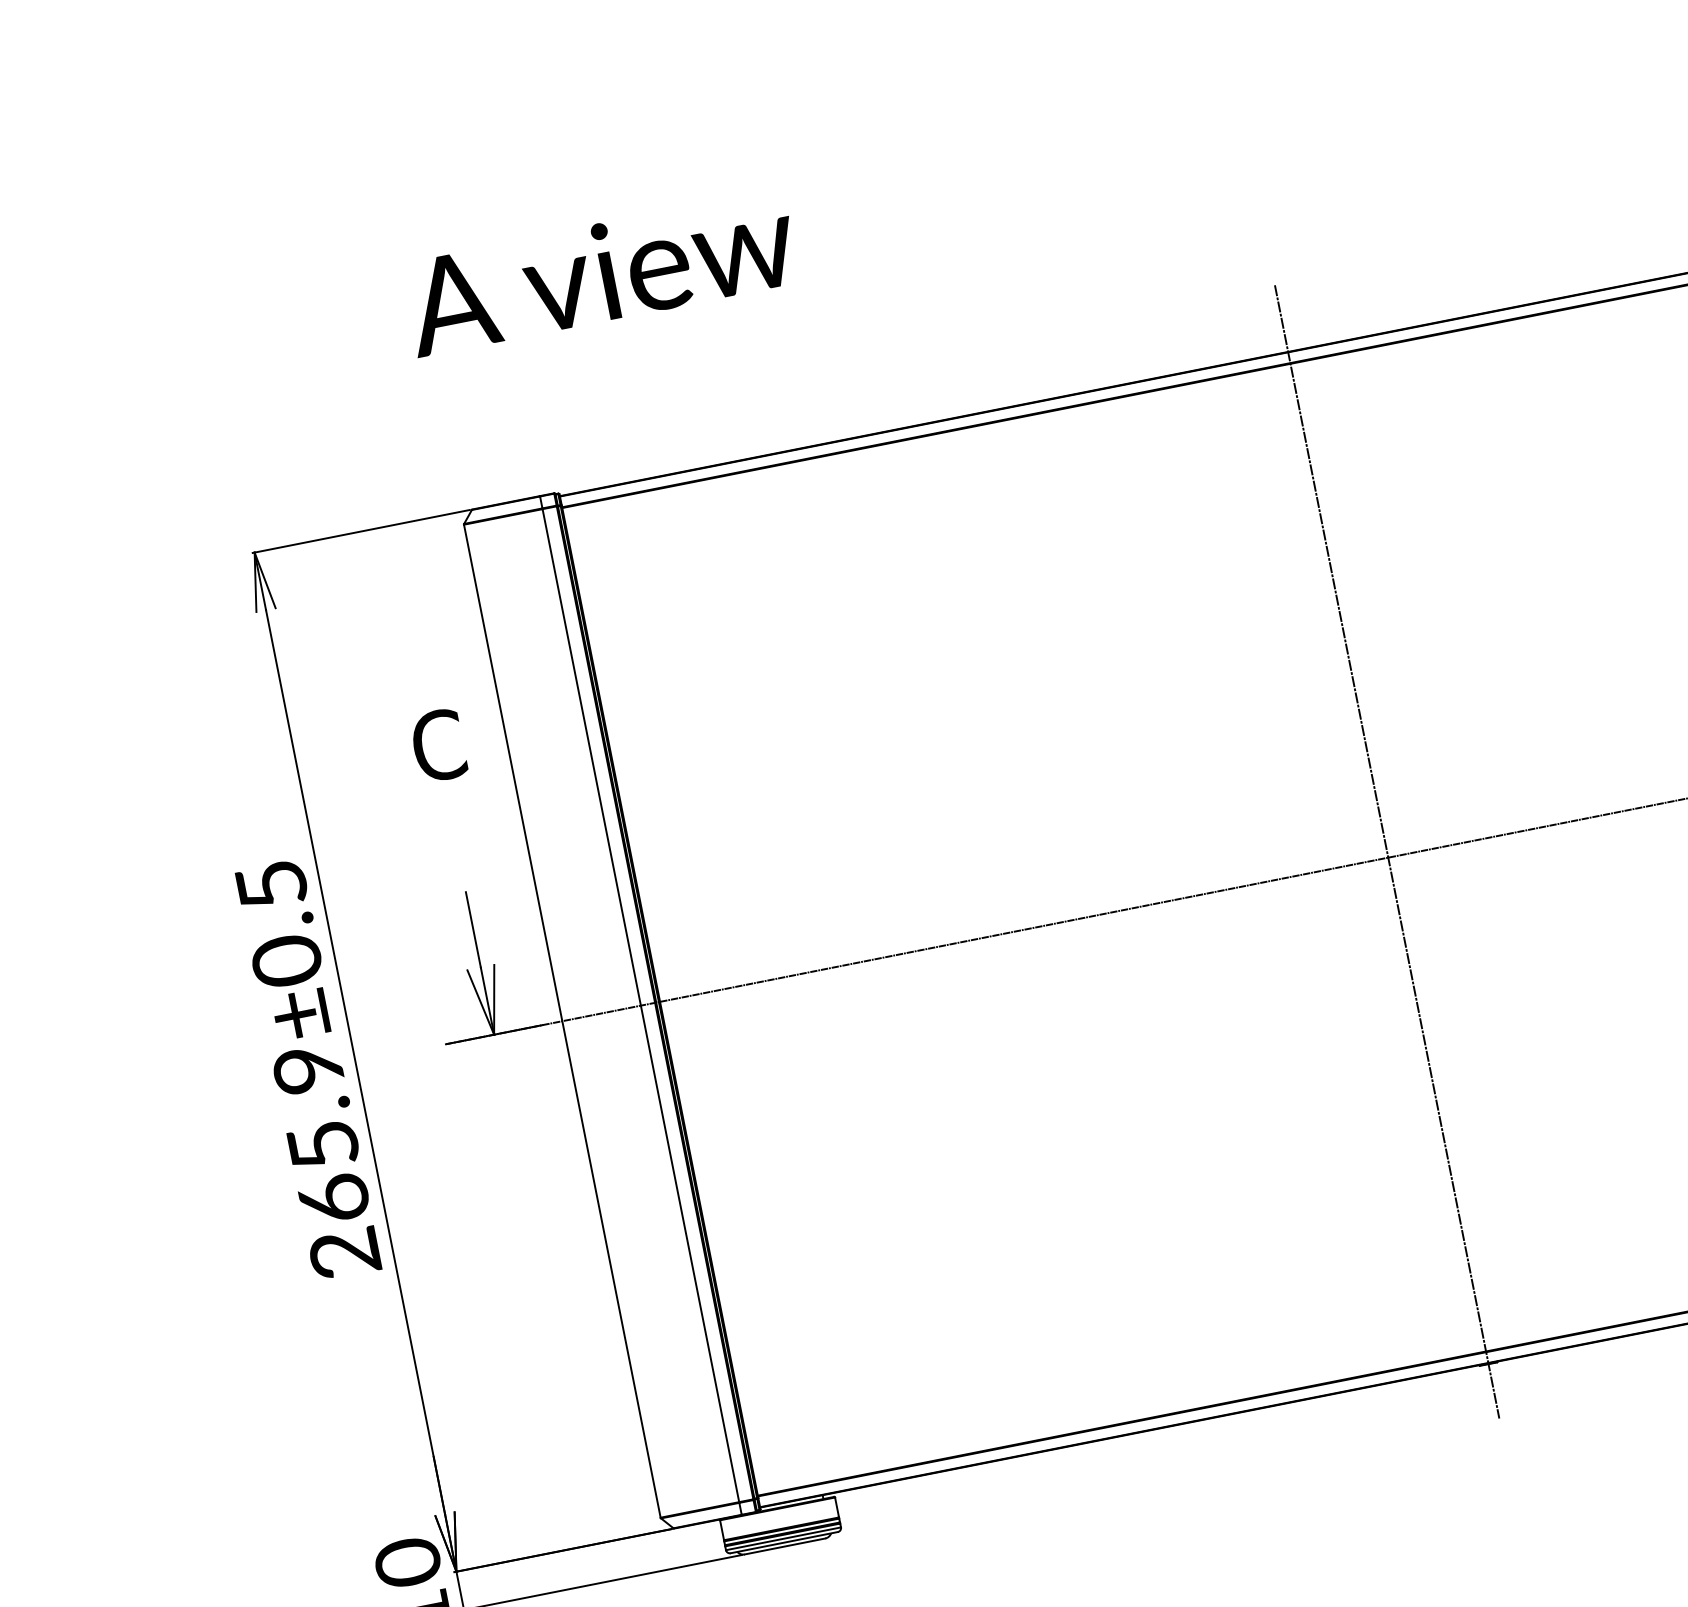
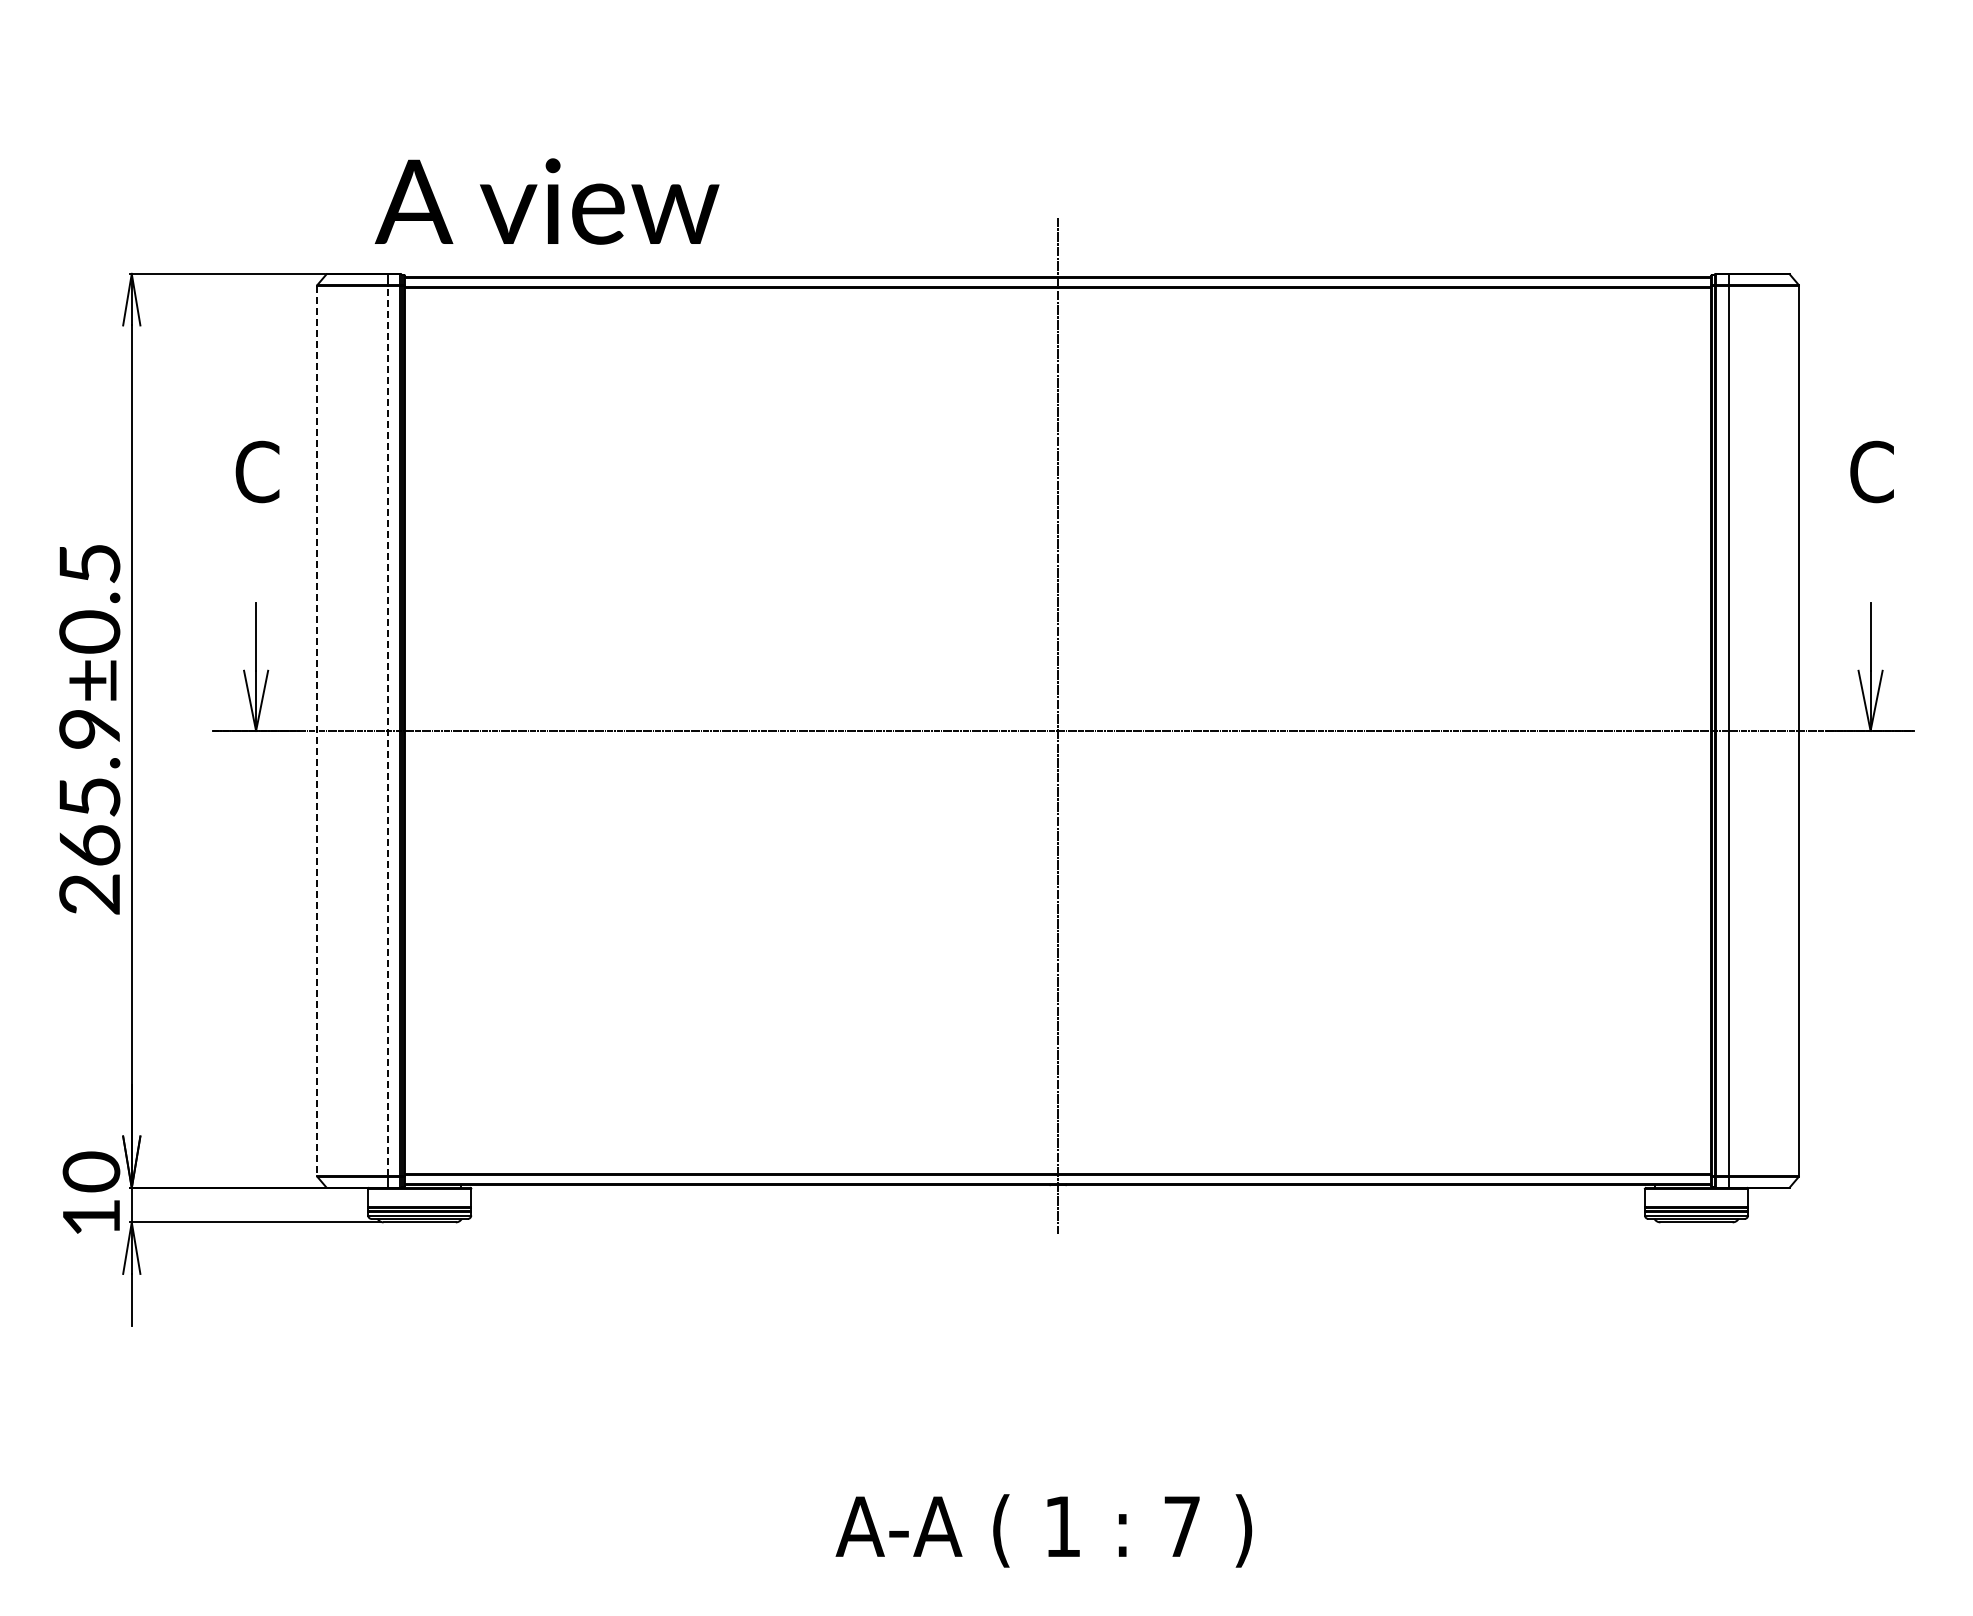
text: (599, 272) -> (546, 201), moved
line: (640, 1005) -> (387, 730), solid -> dashed
line: (562, 1021) -> (317, 731), solid -> dashed

